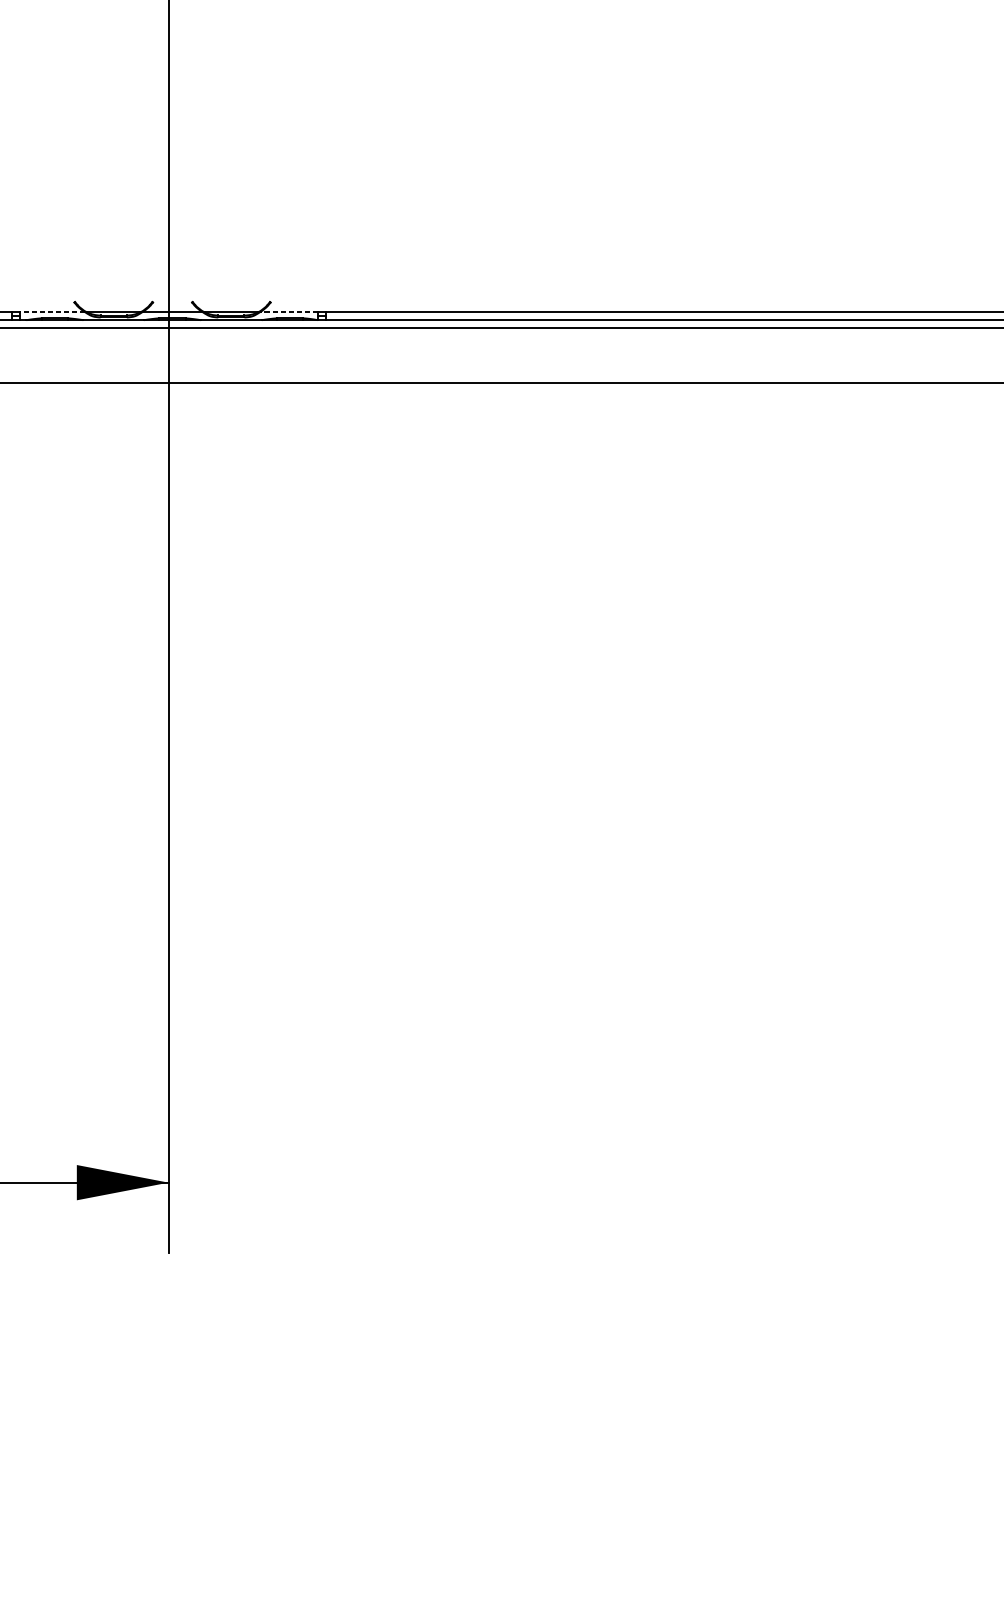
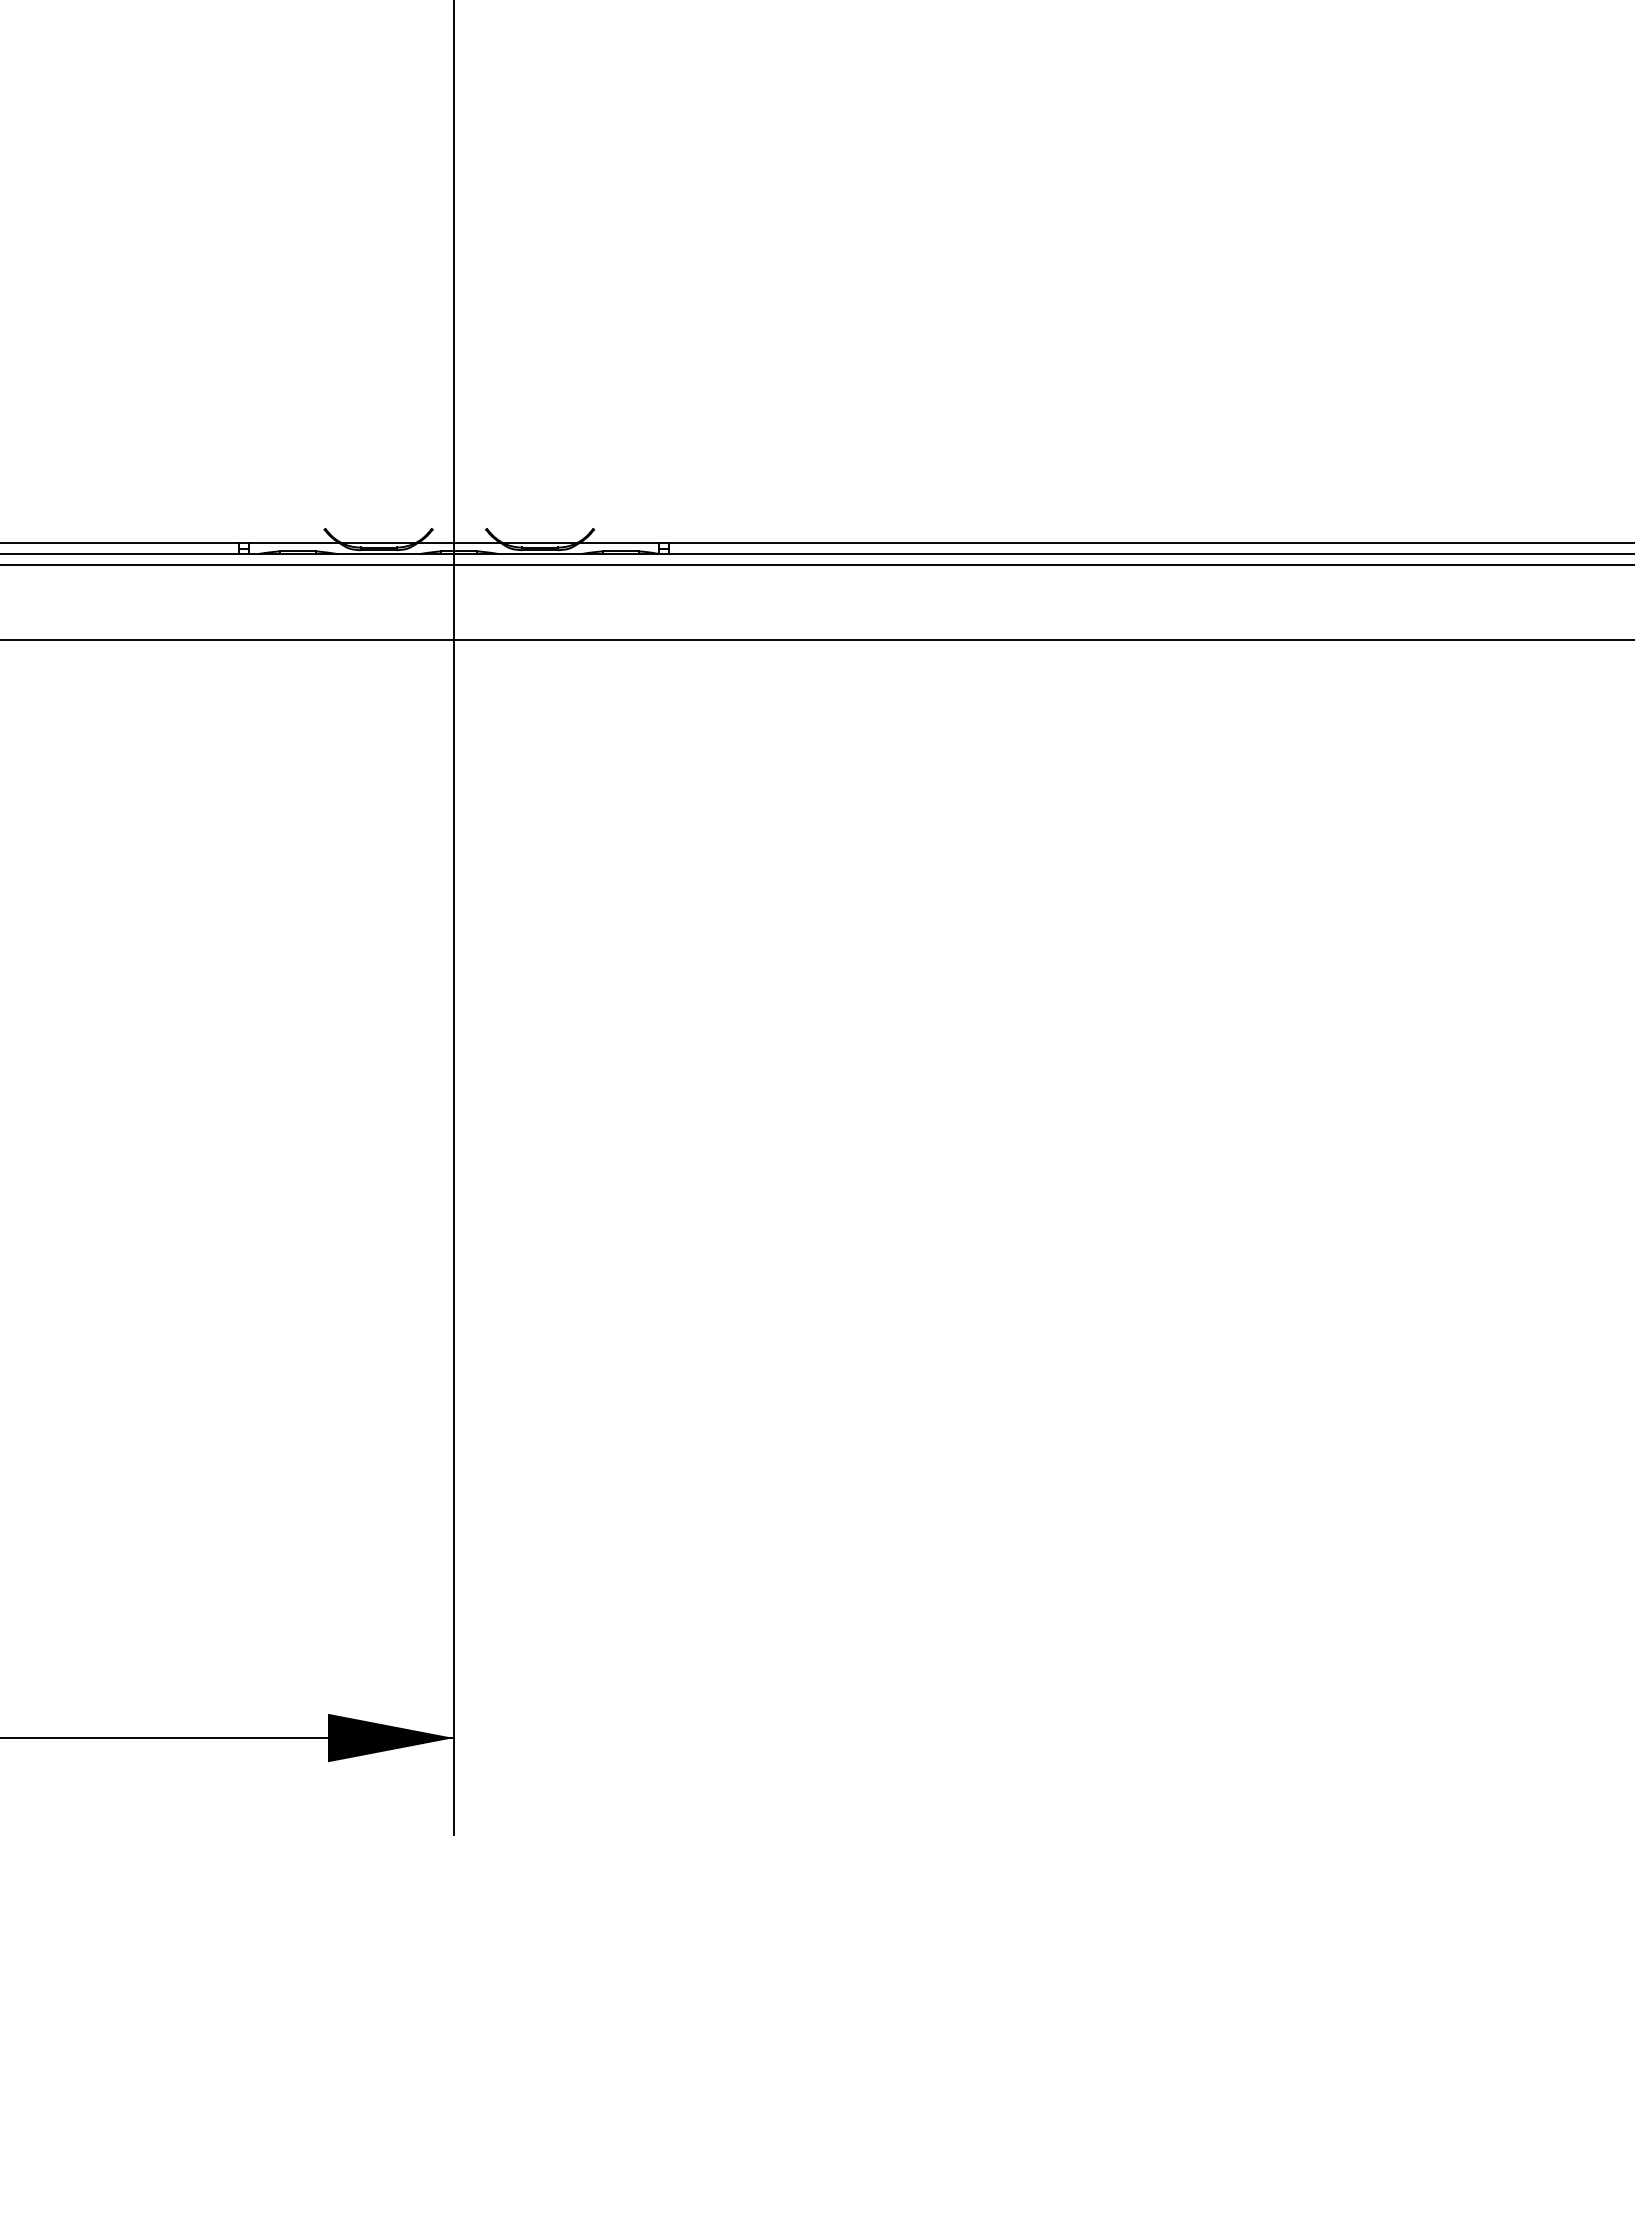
line: (52, 312) -> (294, 543), dashed -> solid
line: (288, 312) -> (618, 543), dashed -> solid

